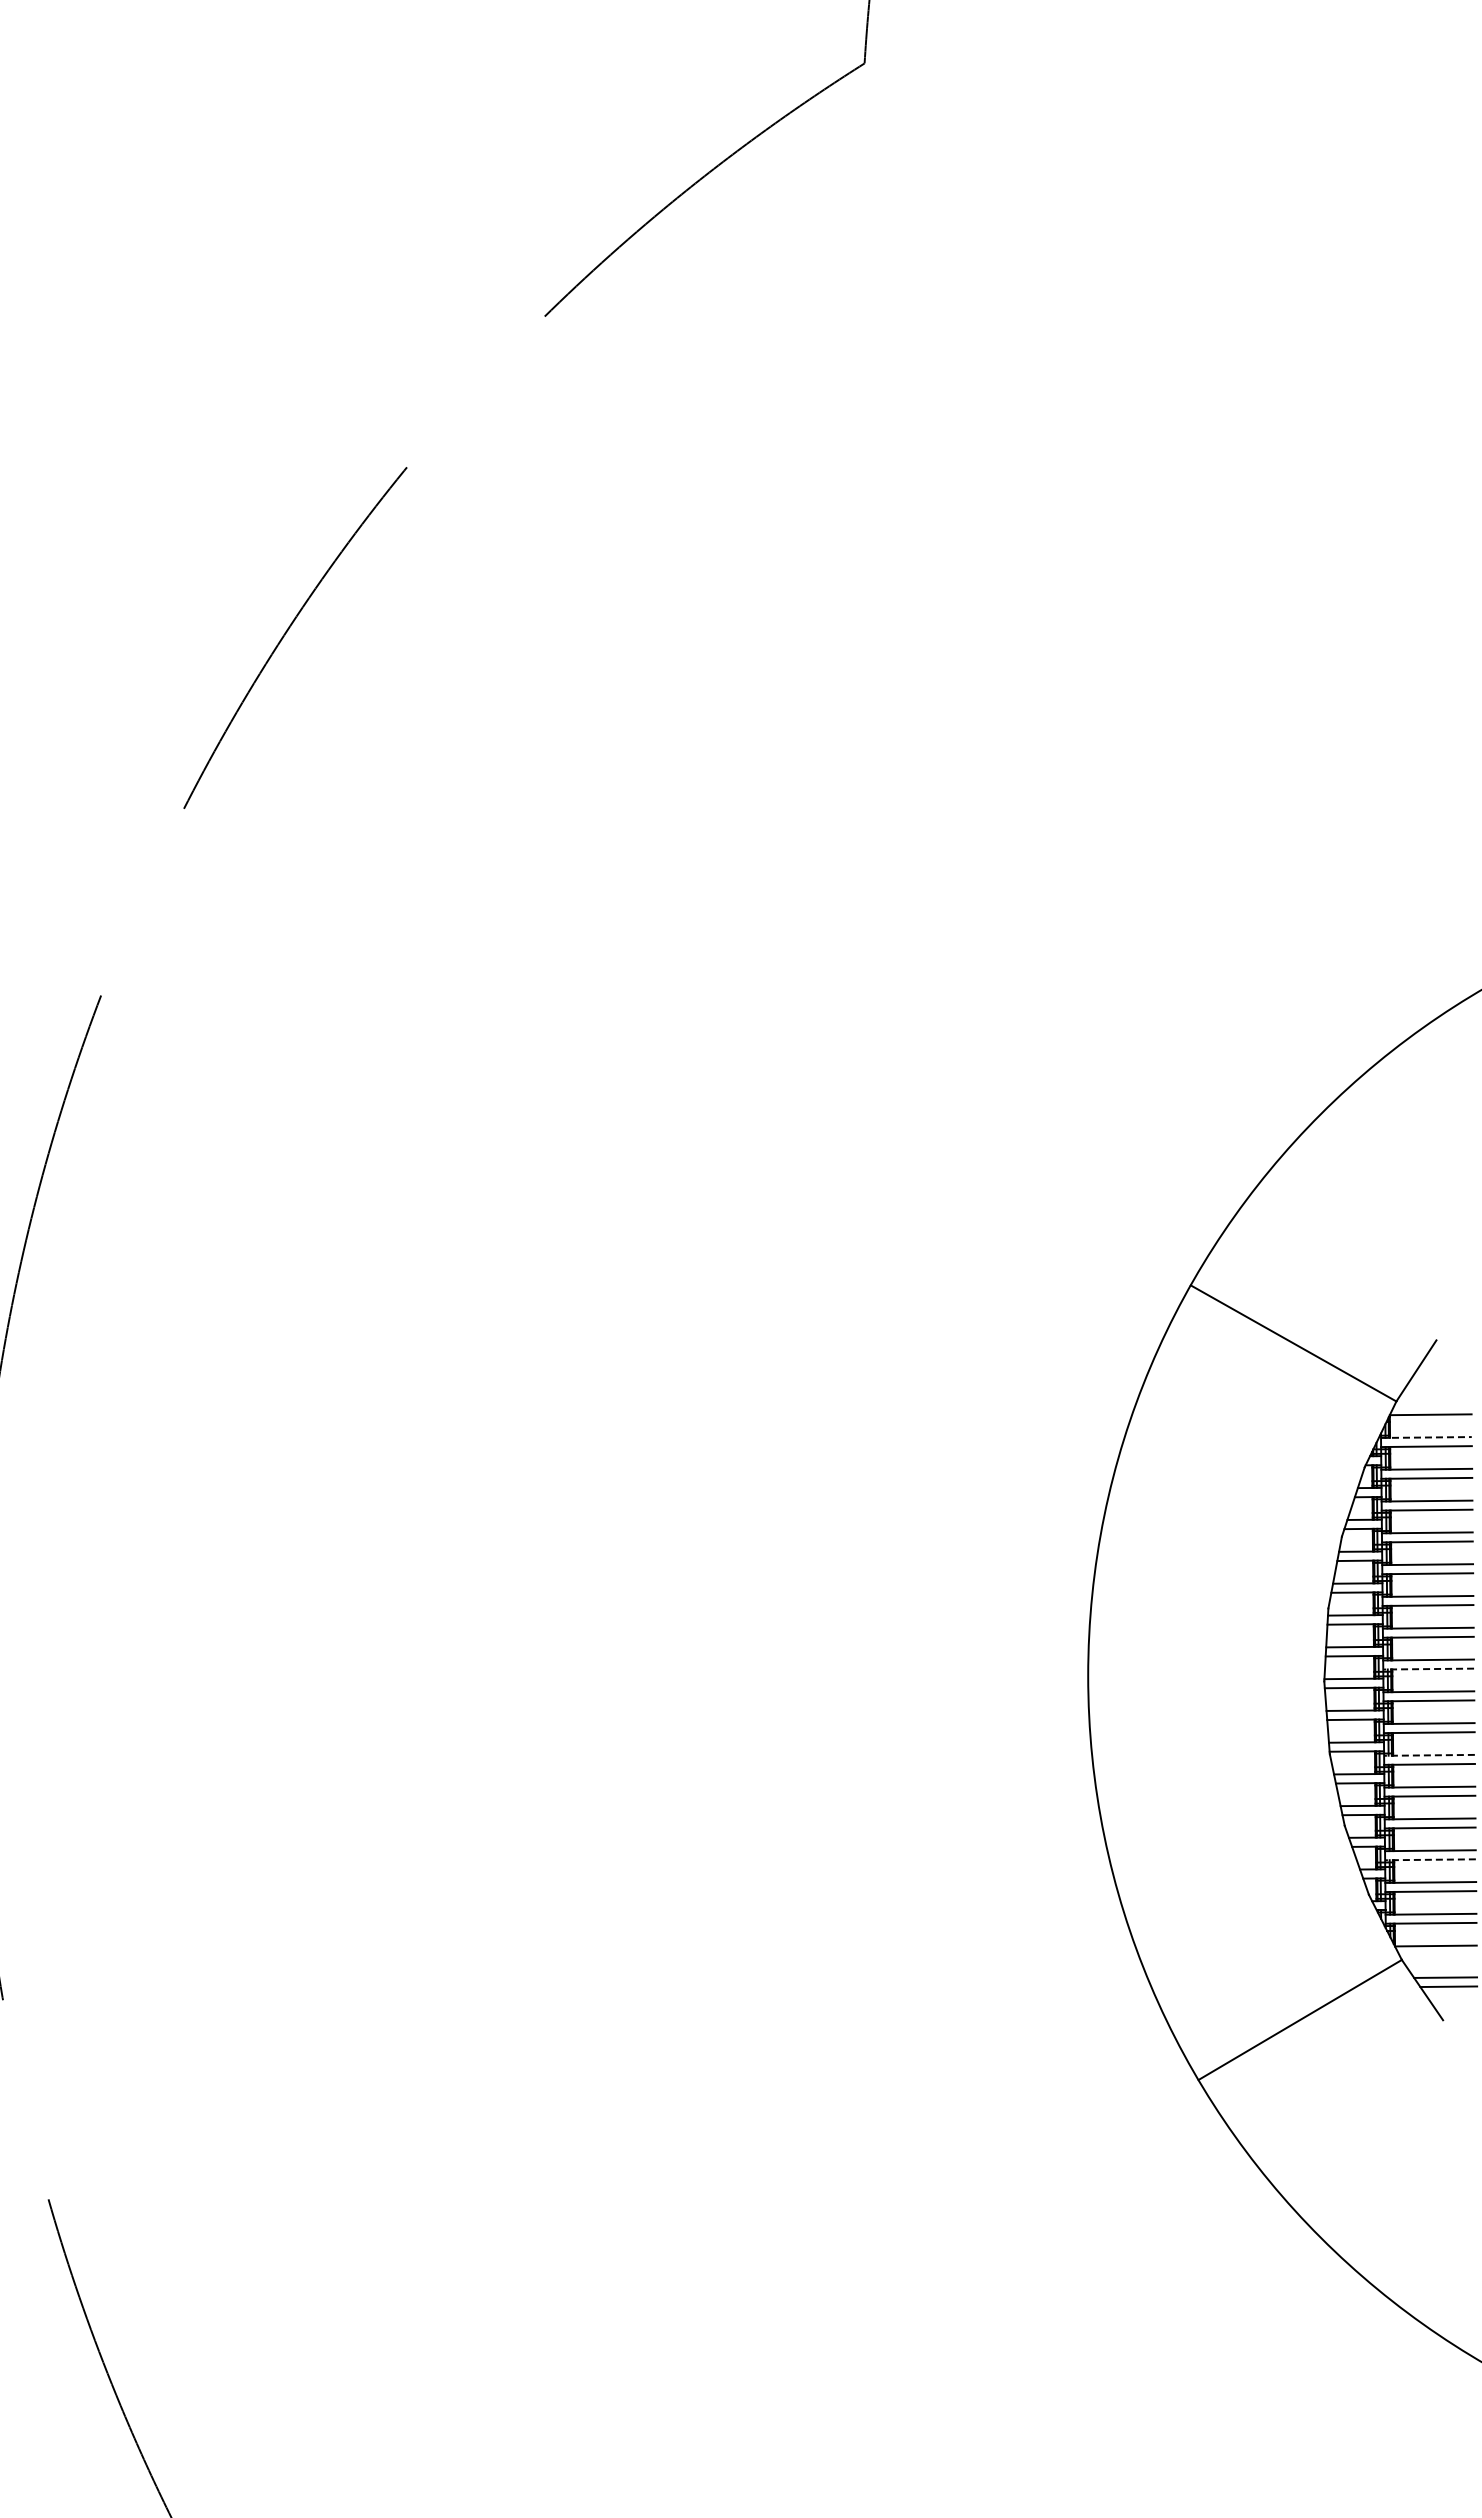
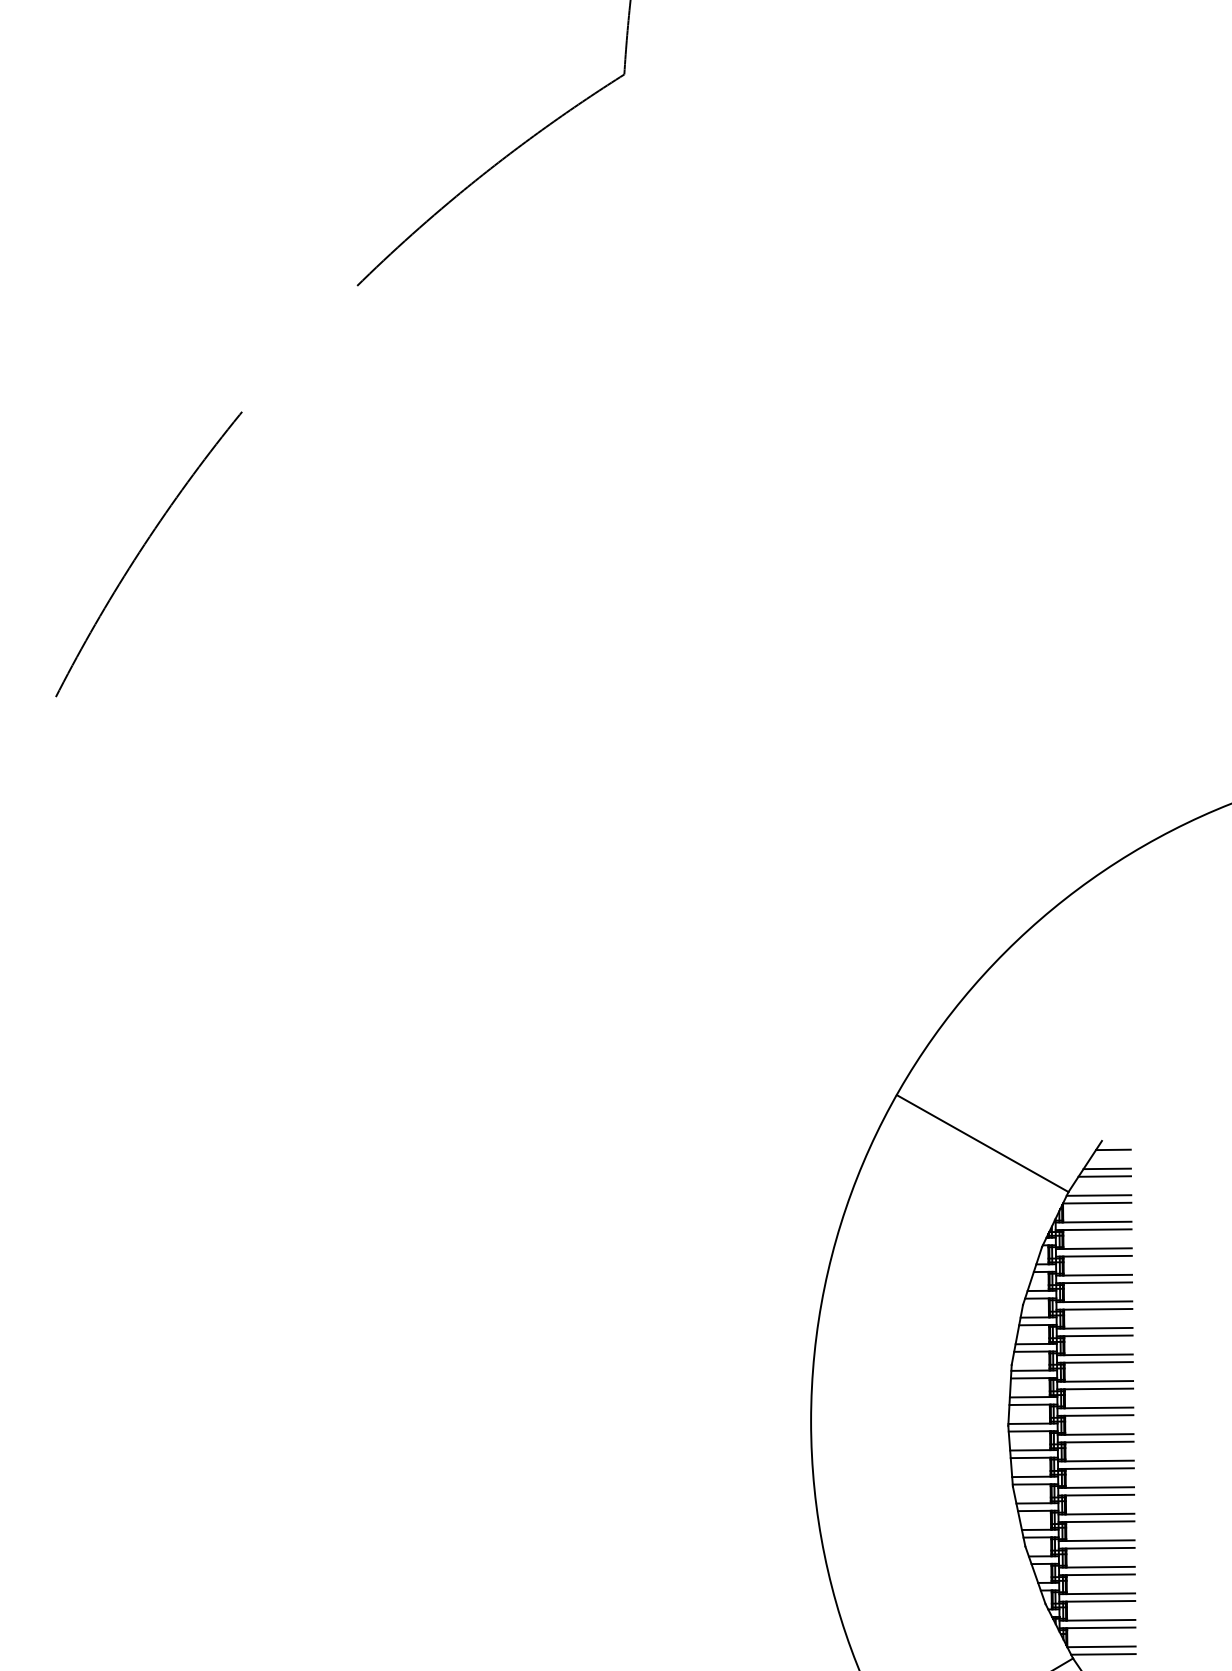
line: (1449, 1350) -> (1112, 1149), added
line: (1442, 1373) -> (1107, 1168), added
line: (1439, 1382) -> (1104, 1176), added
line: (1432, 1405) -> (1098, 1195), added
line: (1426, 1437) -> (1093, 1222), dashed -> solid
line: (1428, 1669) -> (1095, 1415), dashed -> solid
line: (1428, 1755) -> (1095, 1487), dashed -> solid
line: (1430, 1859) -> (1096, 1574), dashed -> solid
line: (1437, 1954) -> (1102, 1653), added

